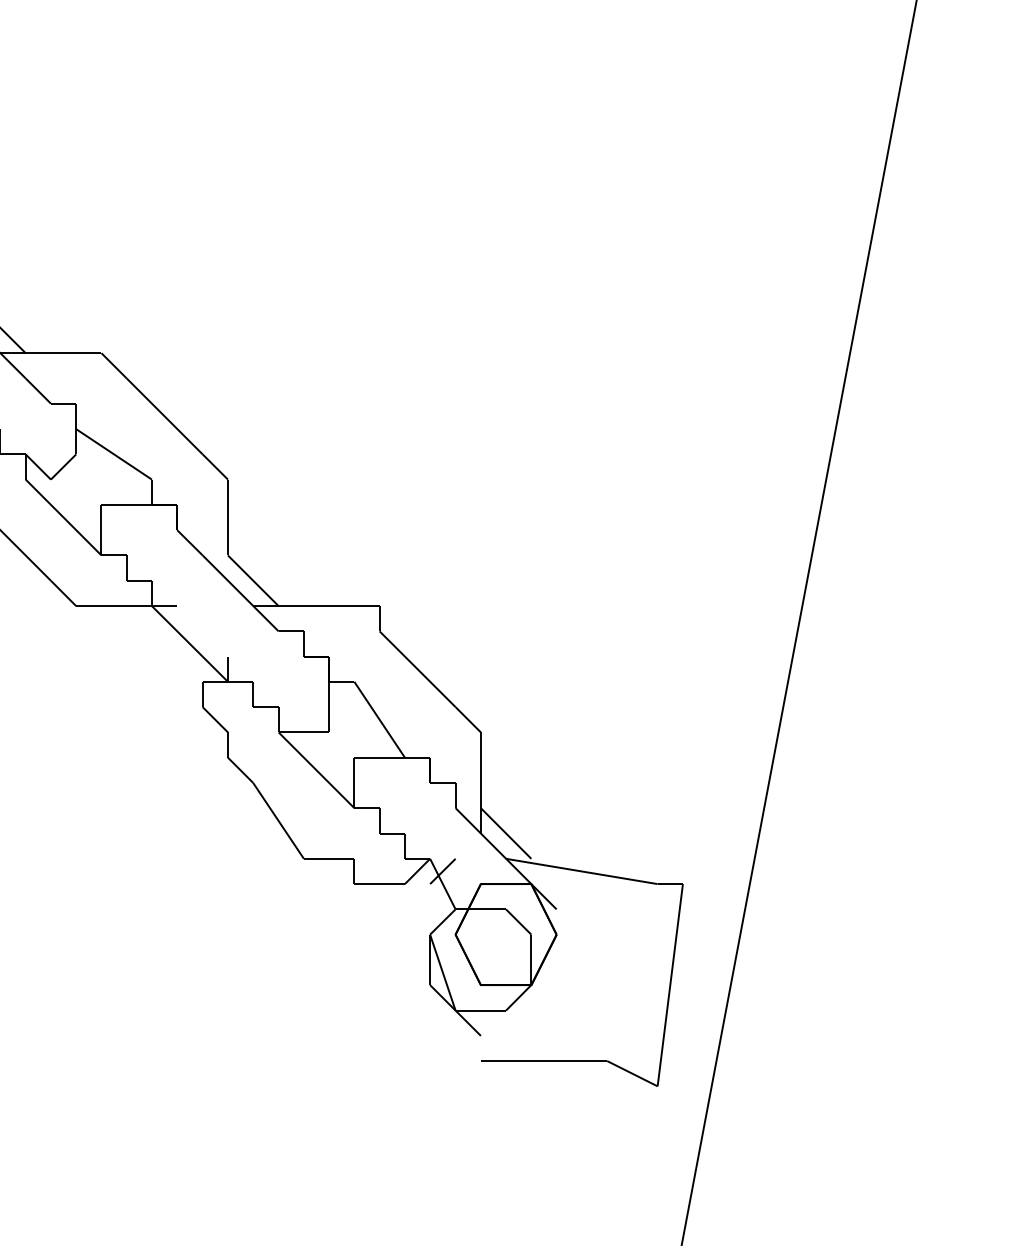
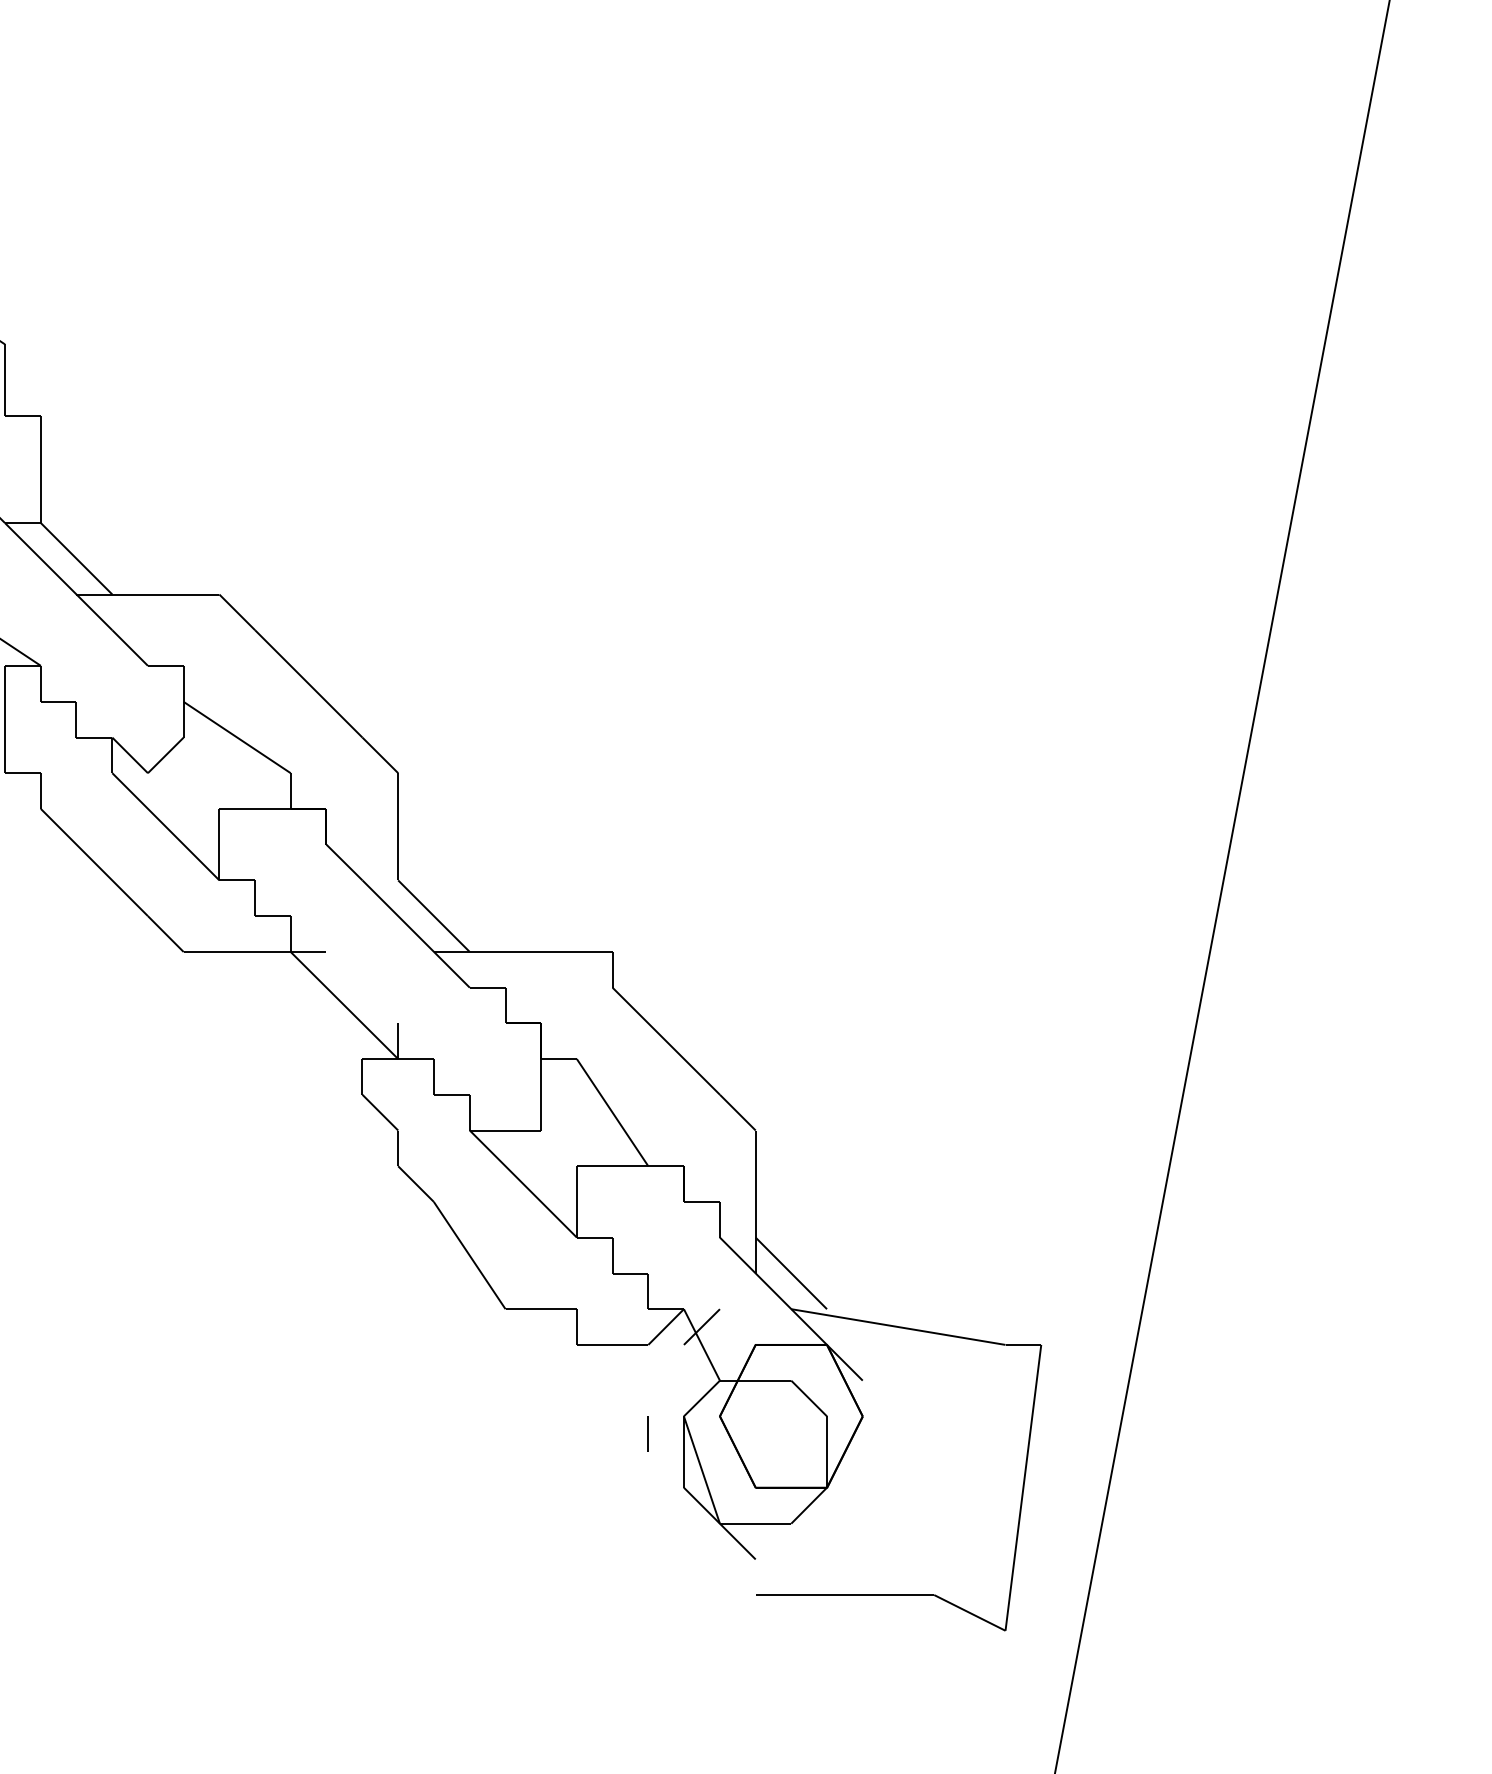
line: (404, 946) -> (647, 1433), added

